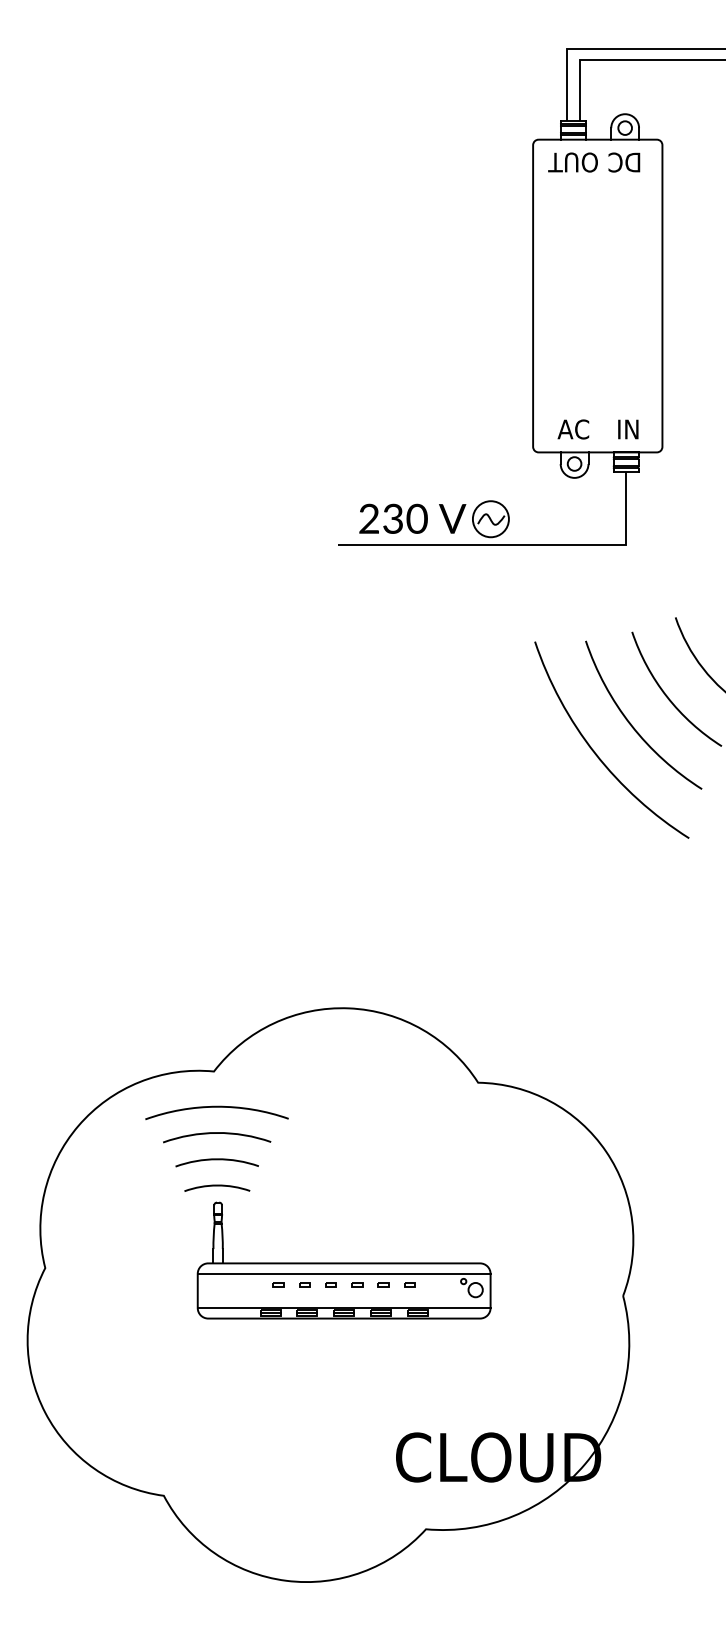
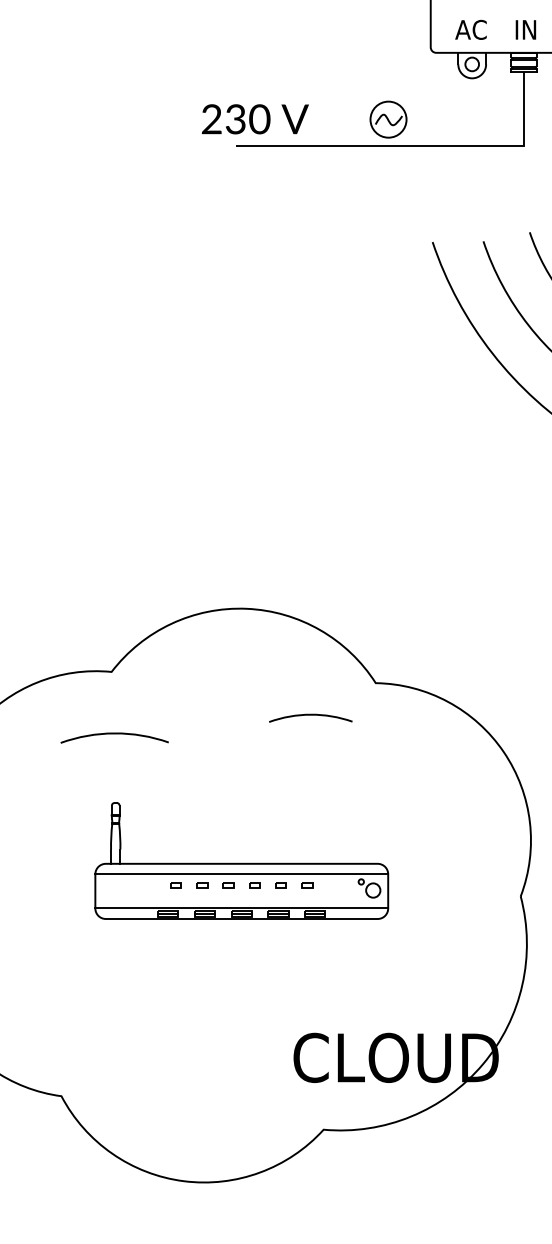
text: (412, 518) -> (255, 118), moved
arc: (216, 1107) -> (114, 707), removed
arc: (216, 1160) -> (310, 715), moved
arc: (217, 1186) -> (115, 786), removed

